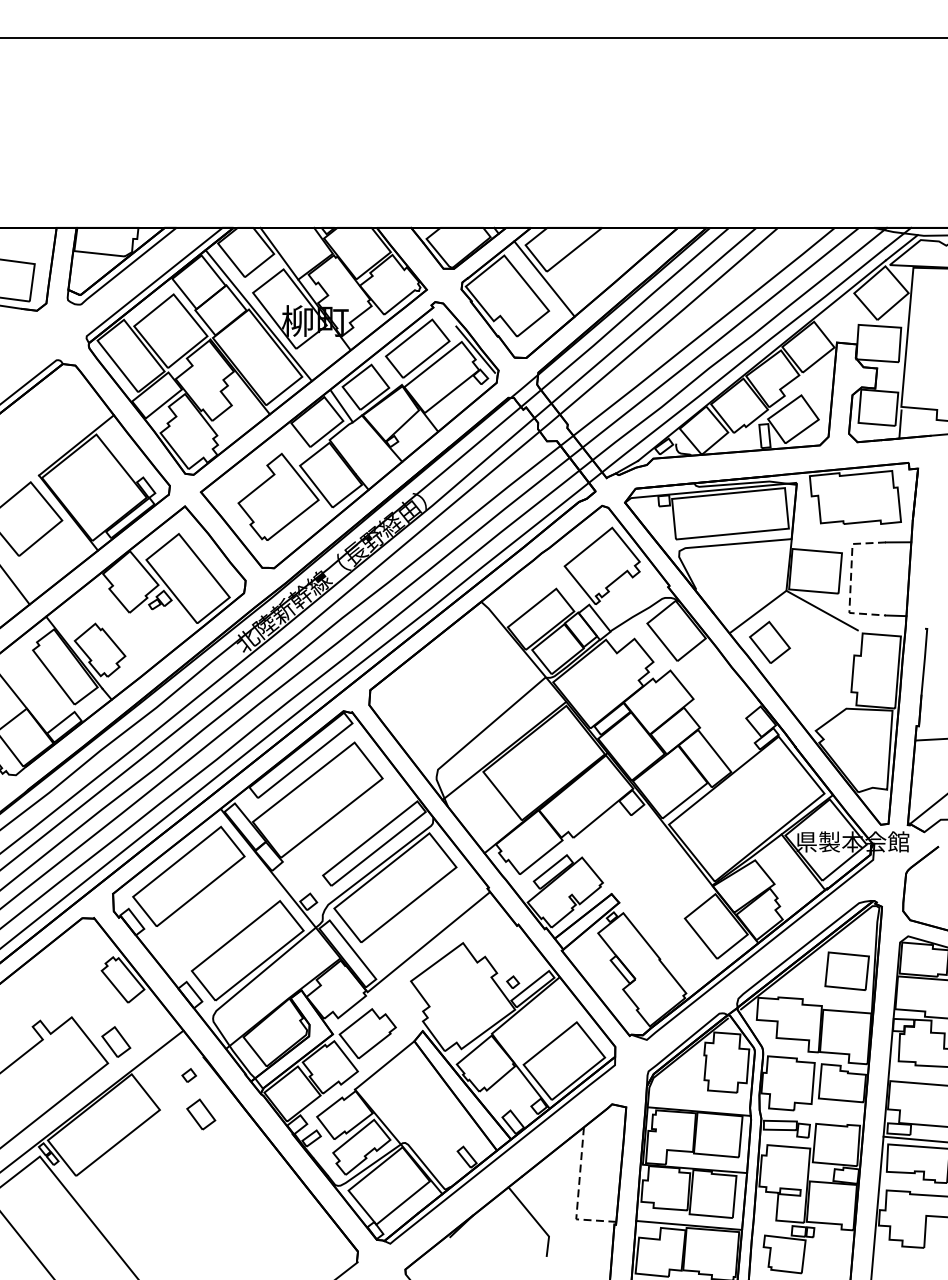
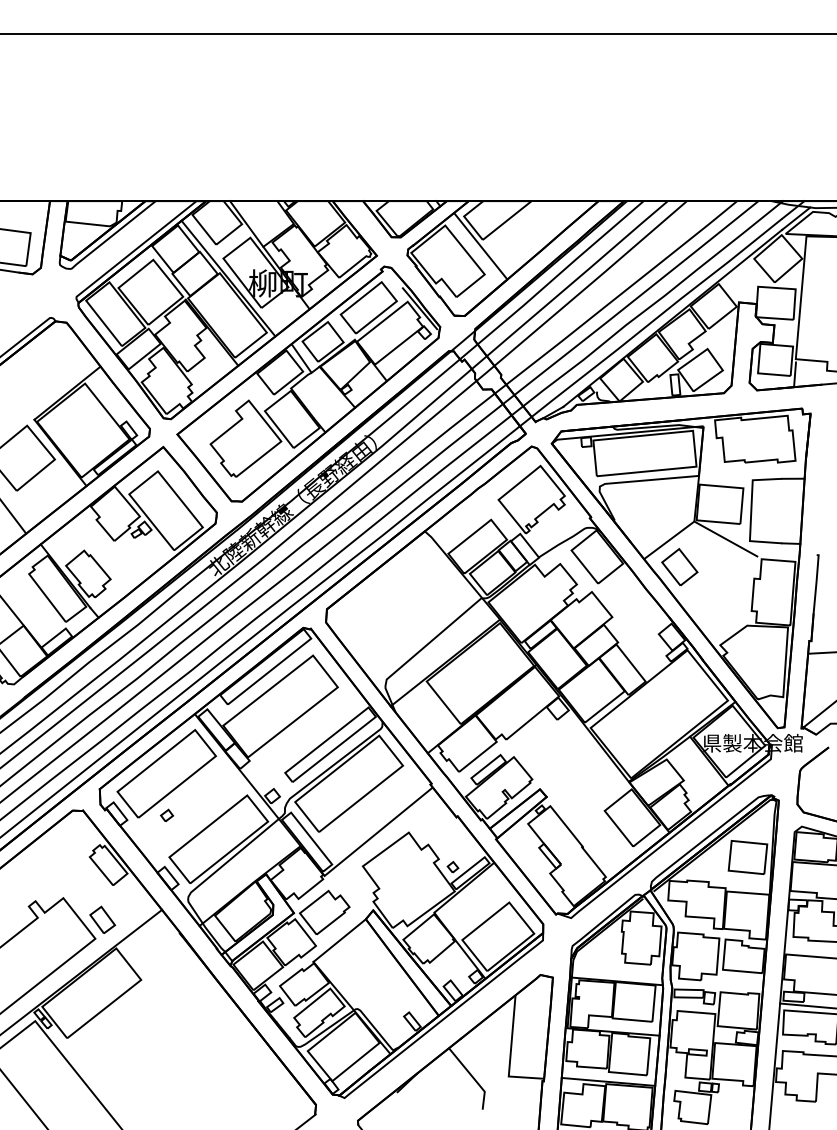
line: (851, 580) -> (751, 512), dashed -> solid
part: (189, 1074) -> (167, 814), moved
part: (201, 1113) -> (177, 983), removed
line: (578, 1194) -> (510, 1054), dashed -> solid

